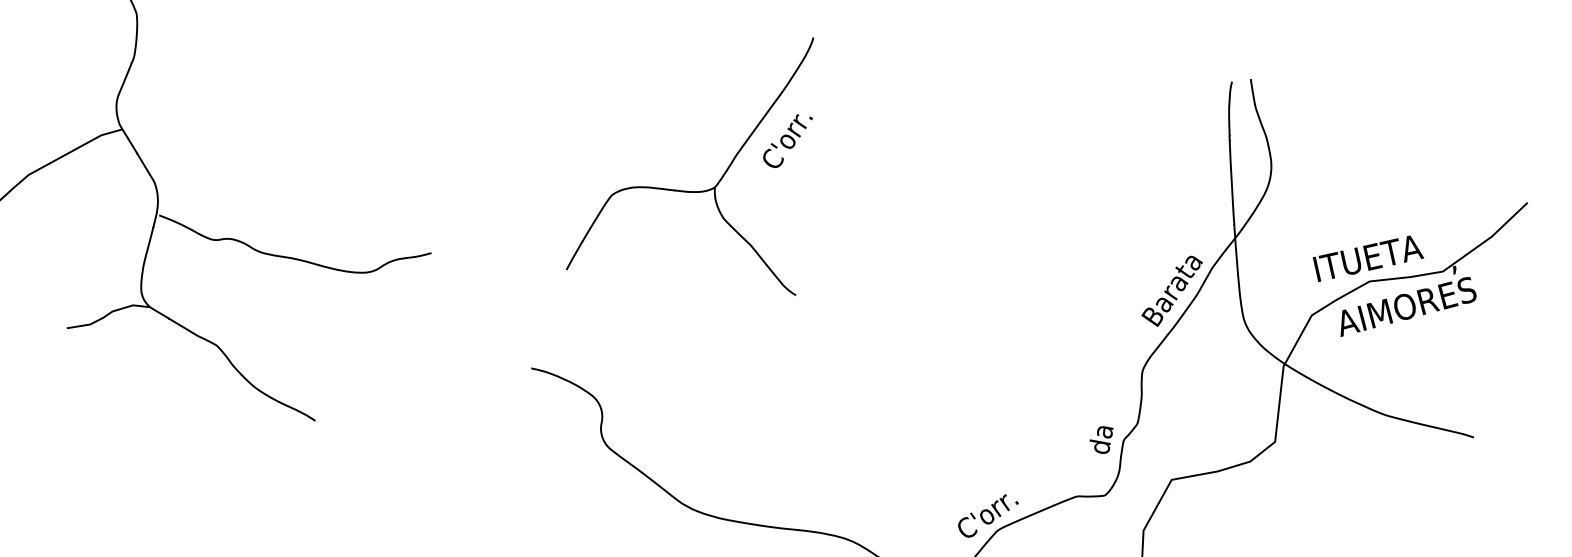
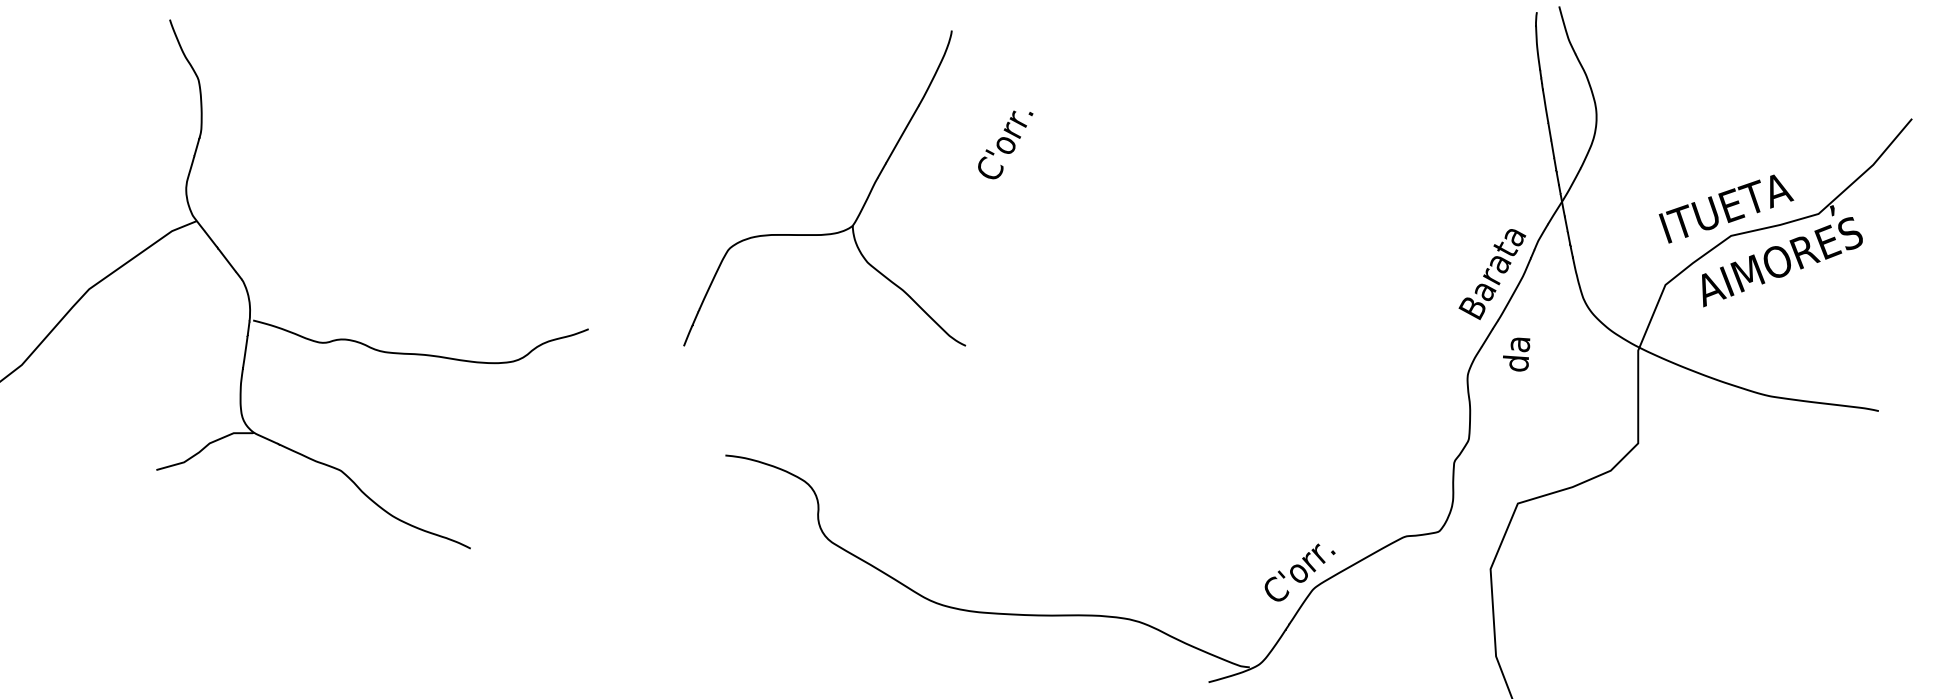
part: (721, 176) -> (859, 211), moved
text: (1100, 439) -> (1516, 354), moved

